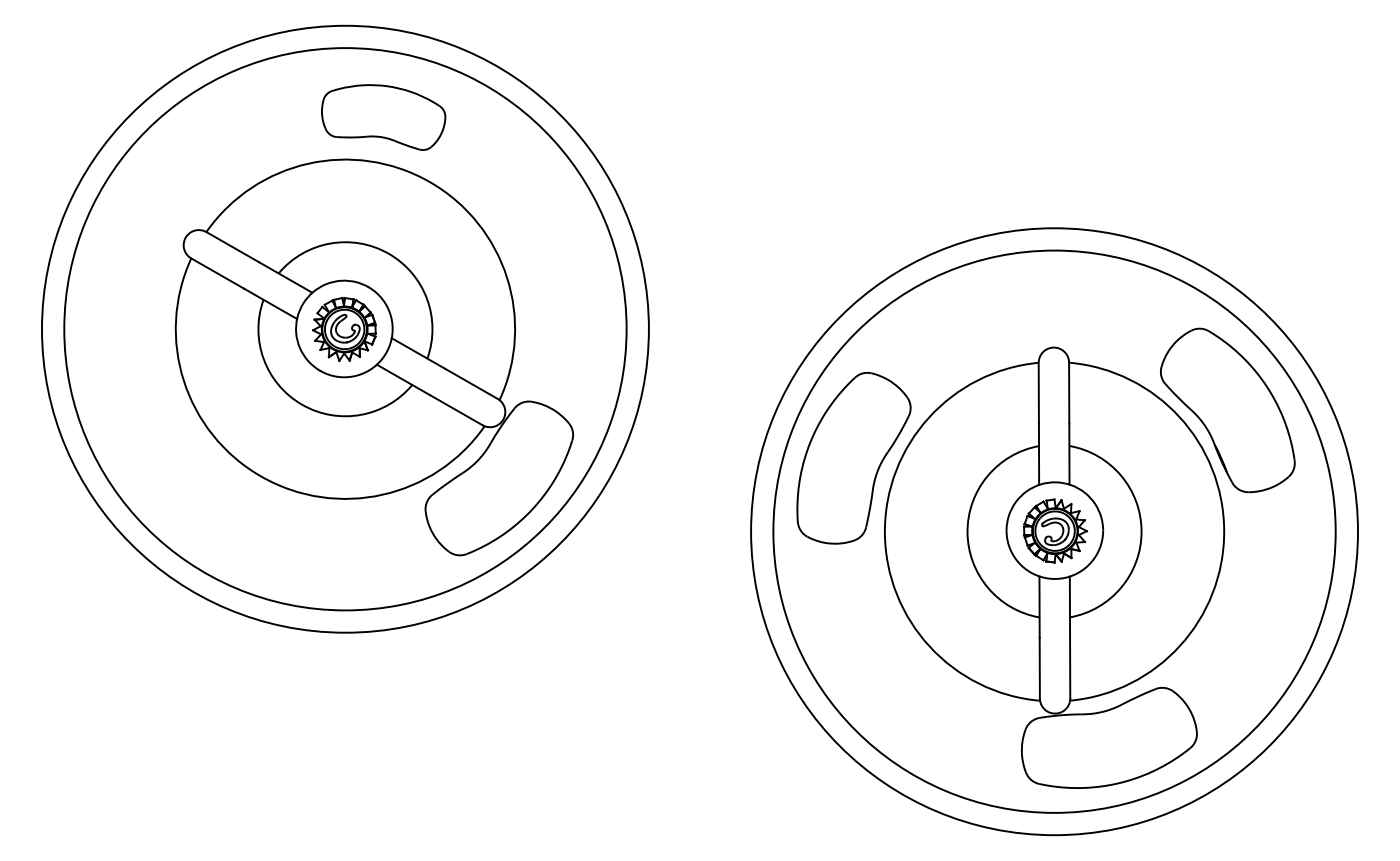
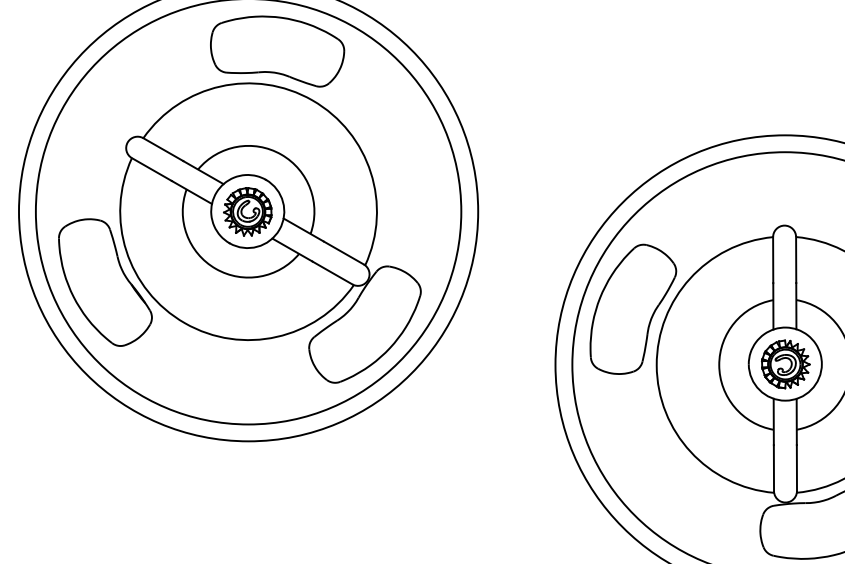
part: (383, 117) -> (277, 51), size x1.43
part: (156, 422) -> (105, 282), added

